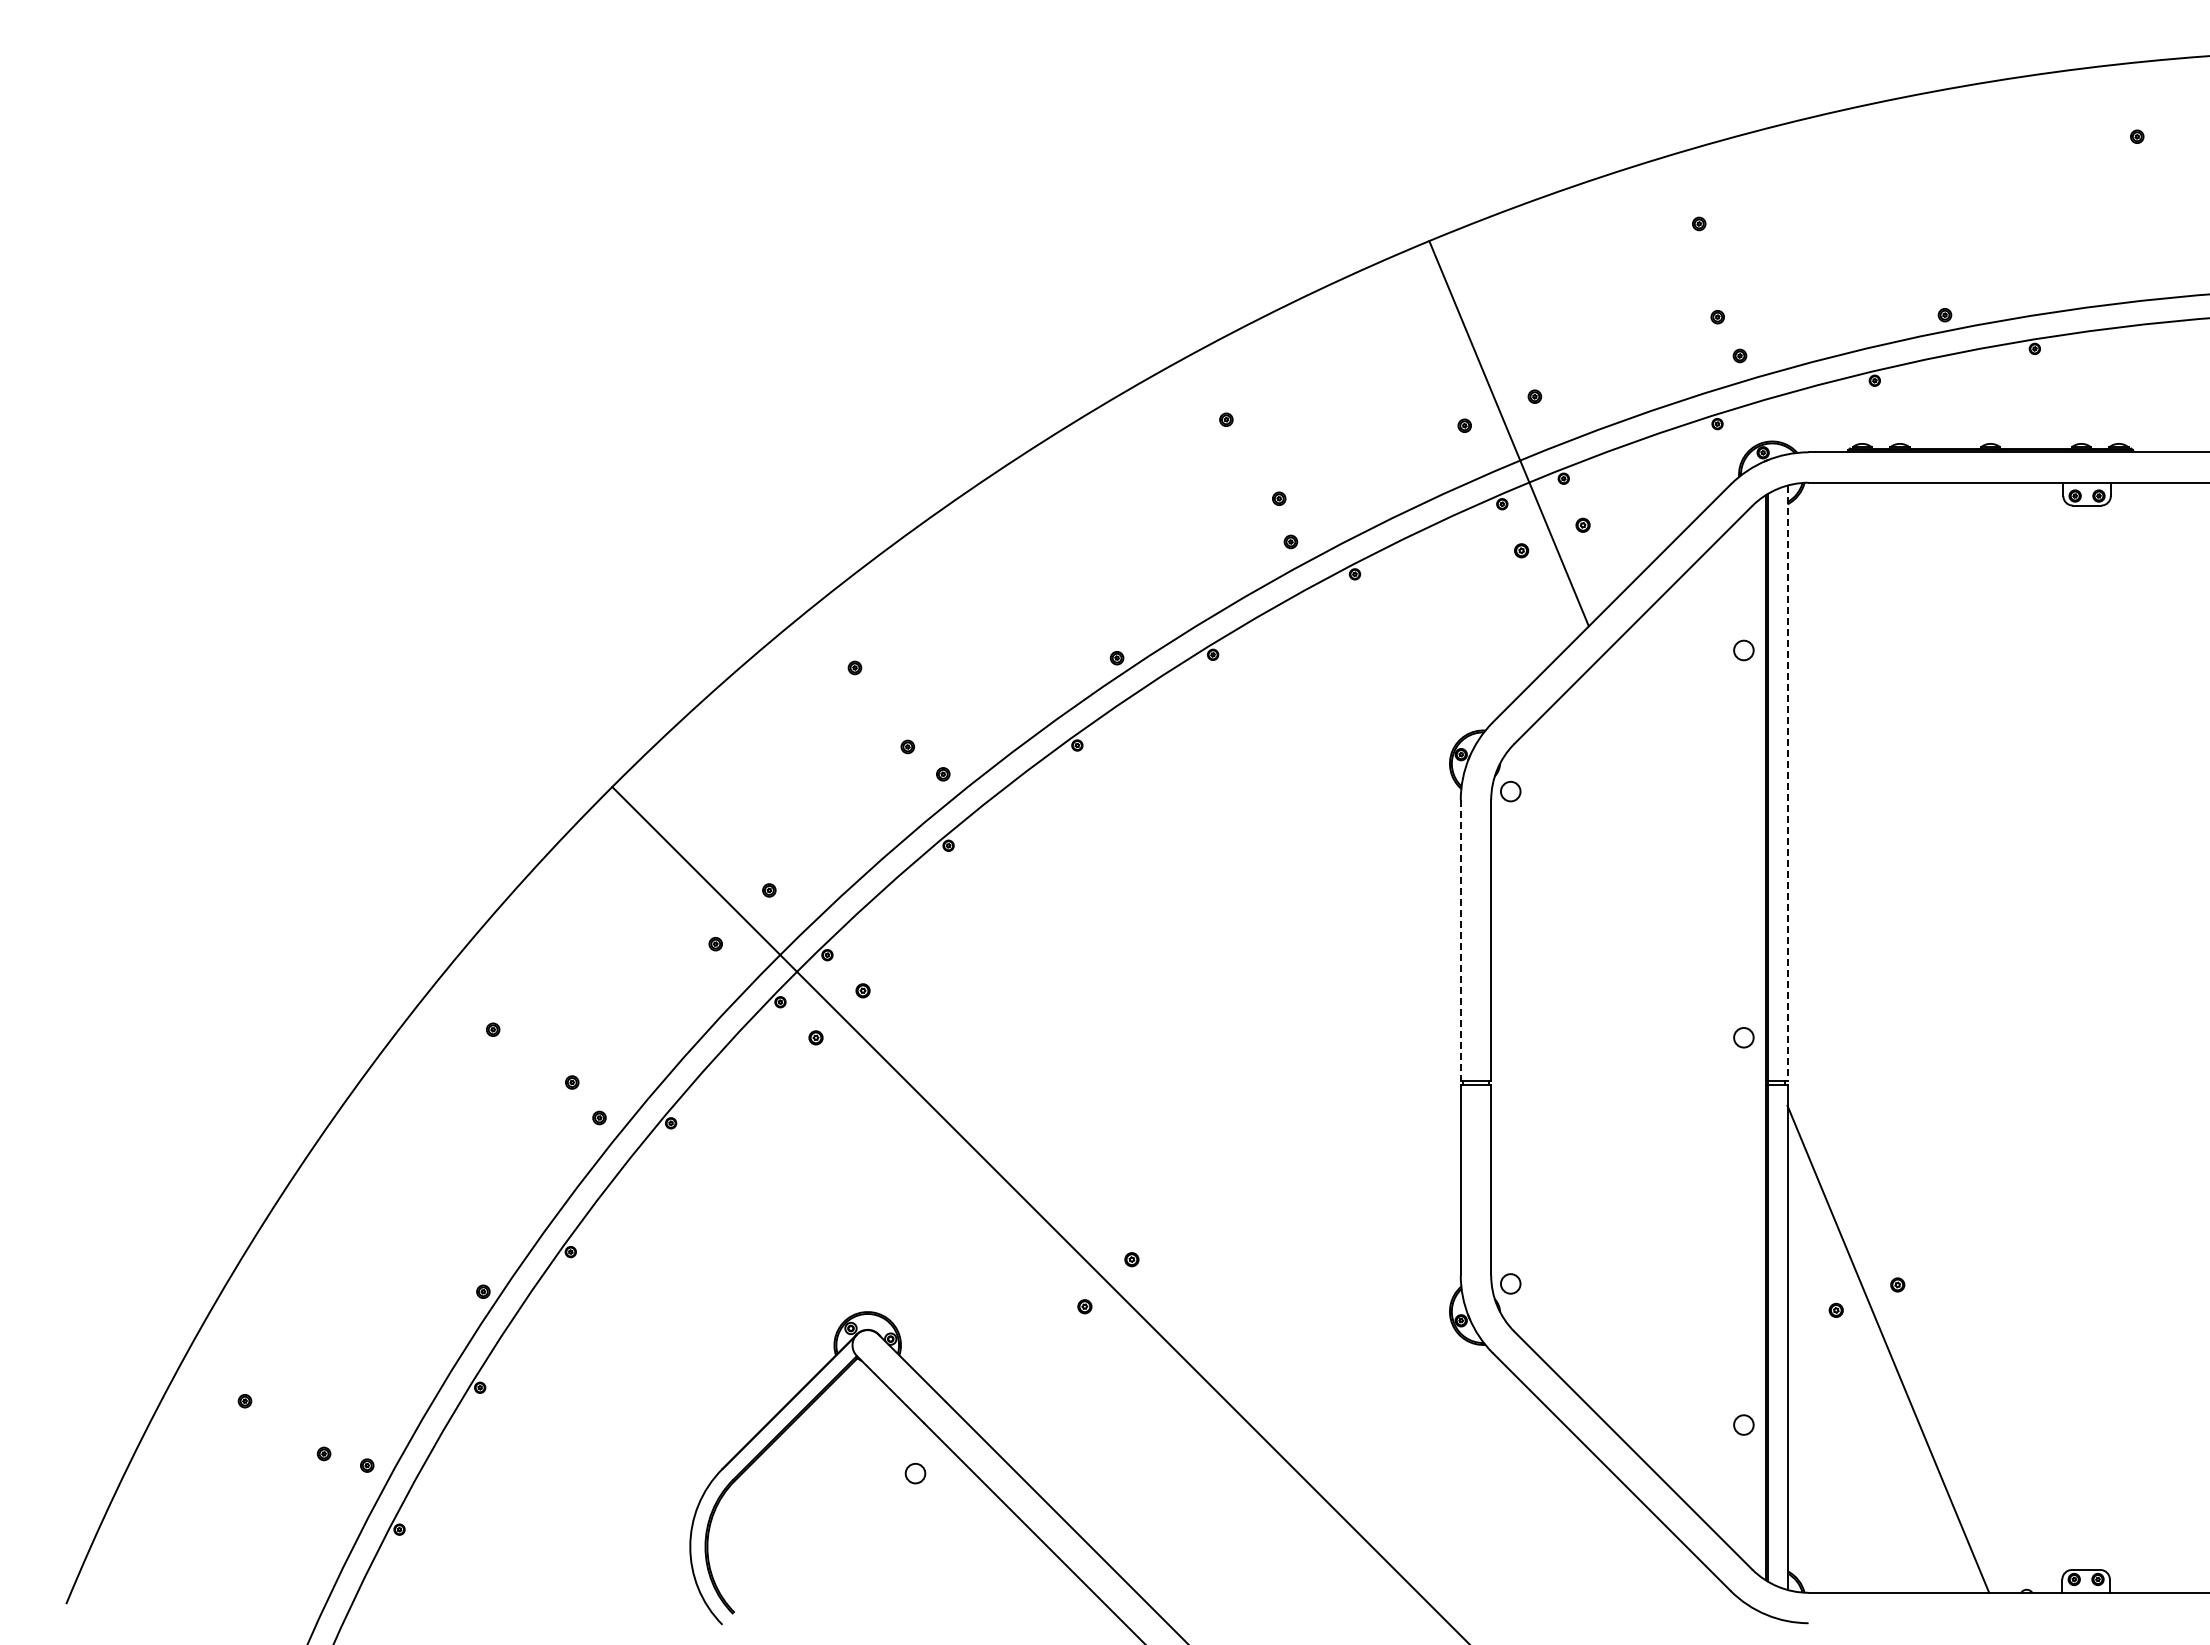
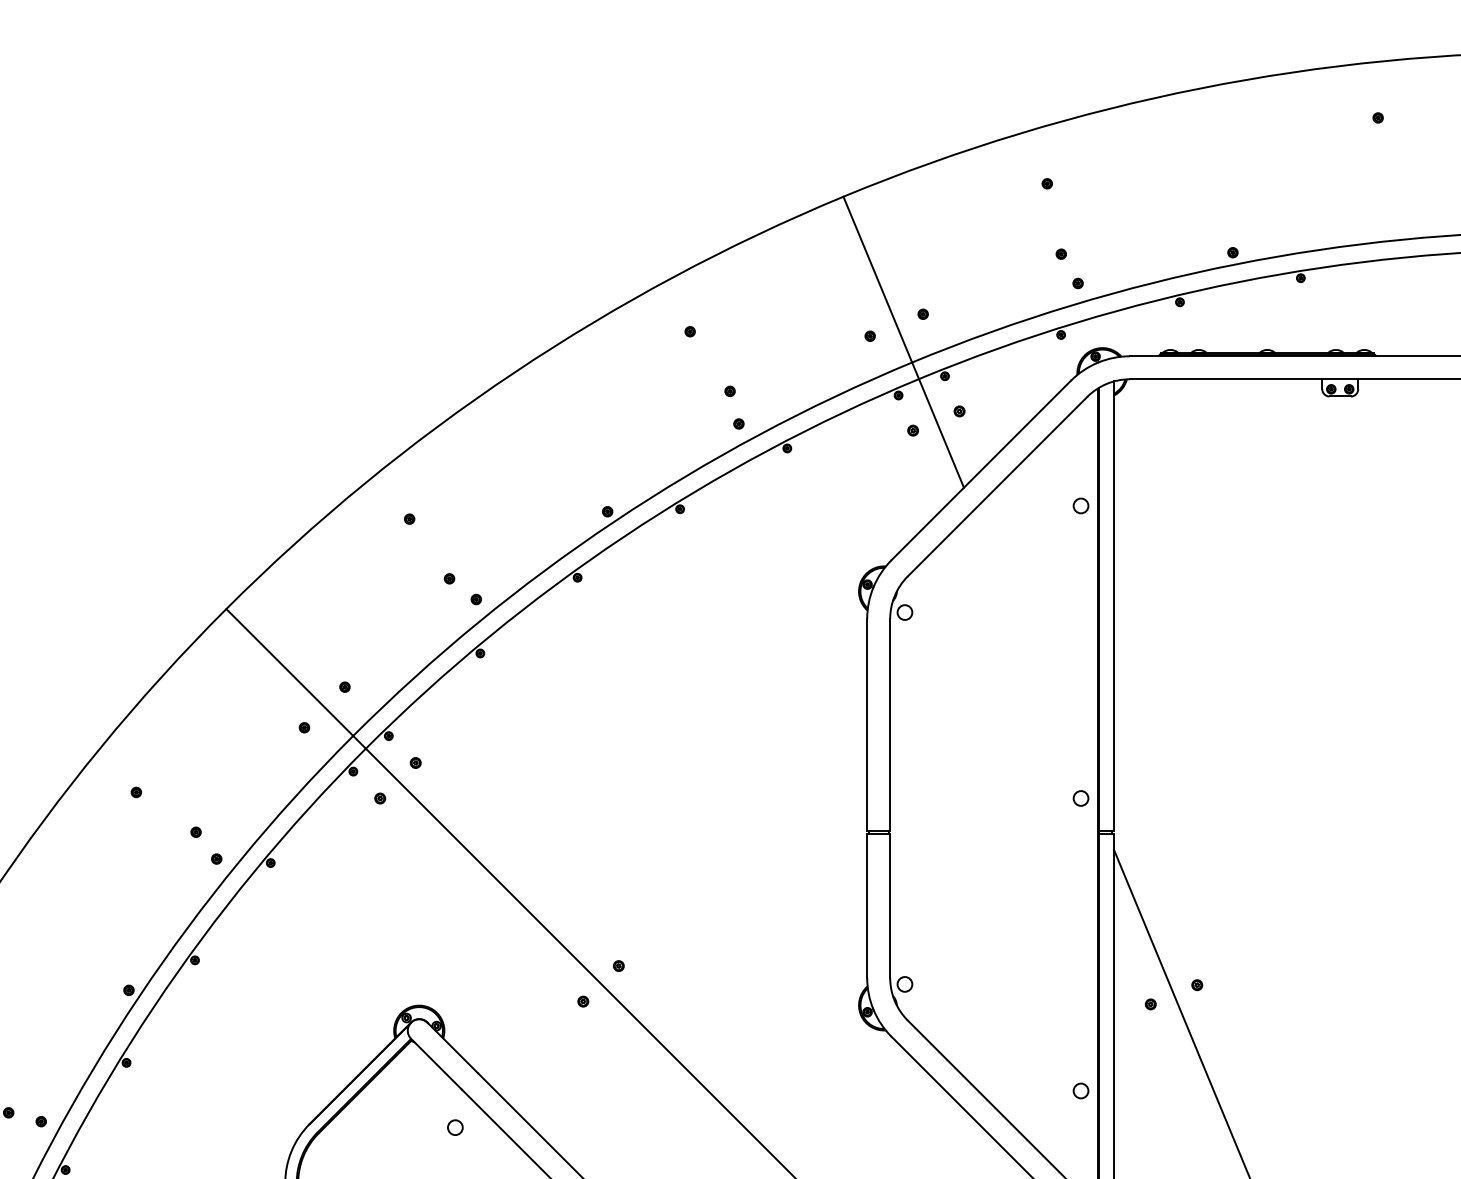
line: (1787, 783) -> (1113, 606), dashed -> solid
line: (1460, 940) -> (867, 725), dashed -> solid

